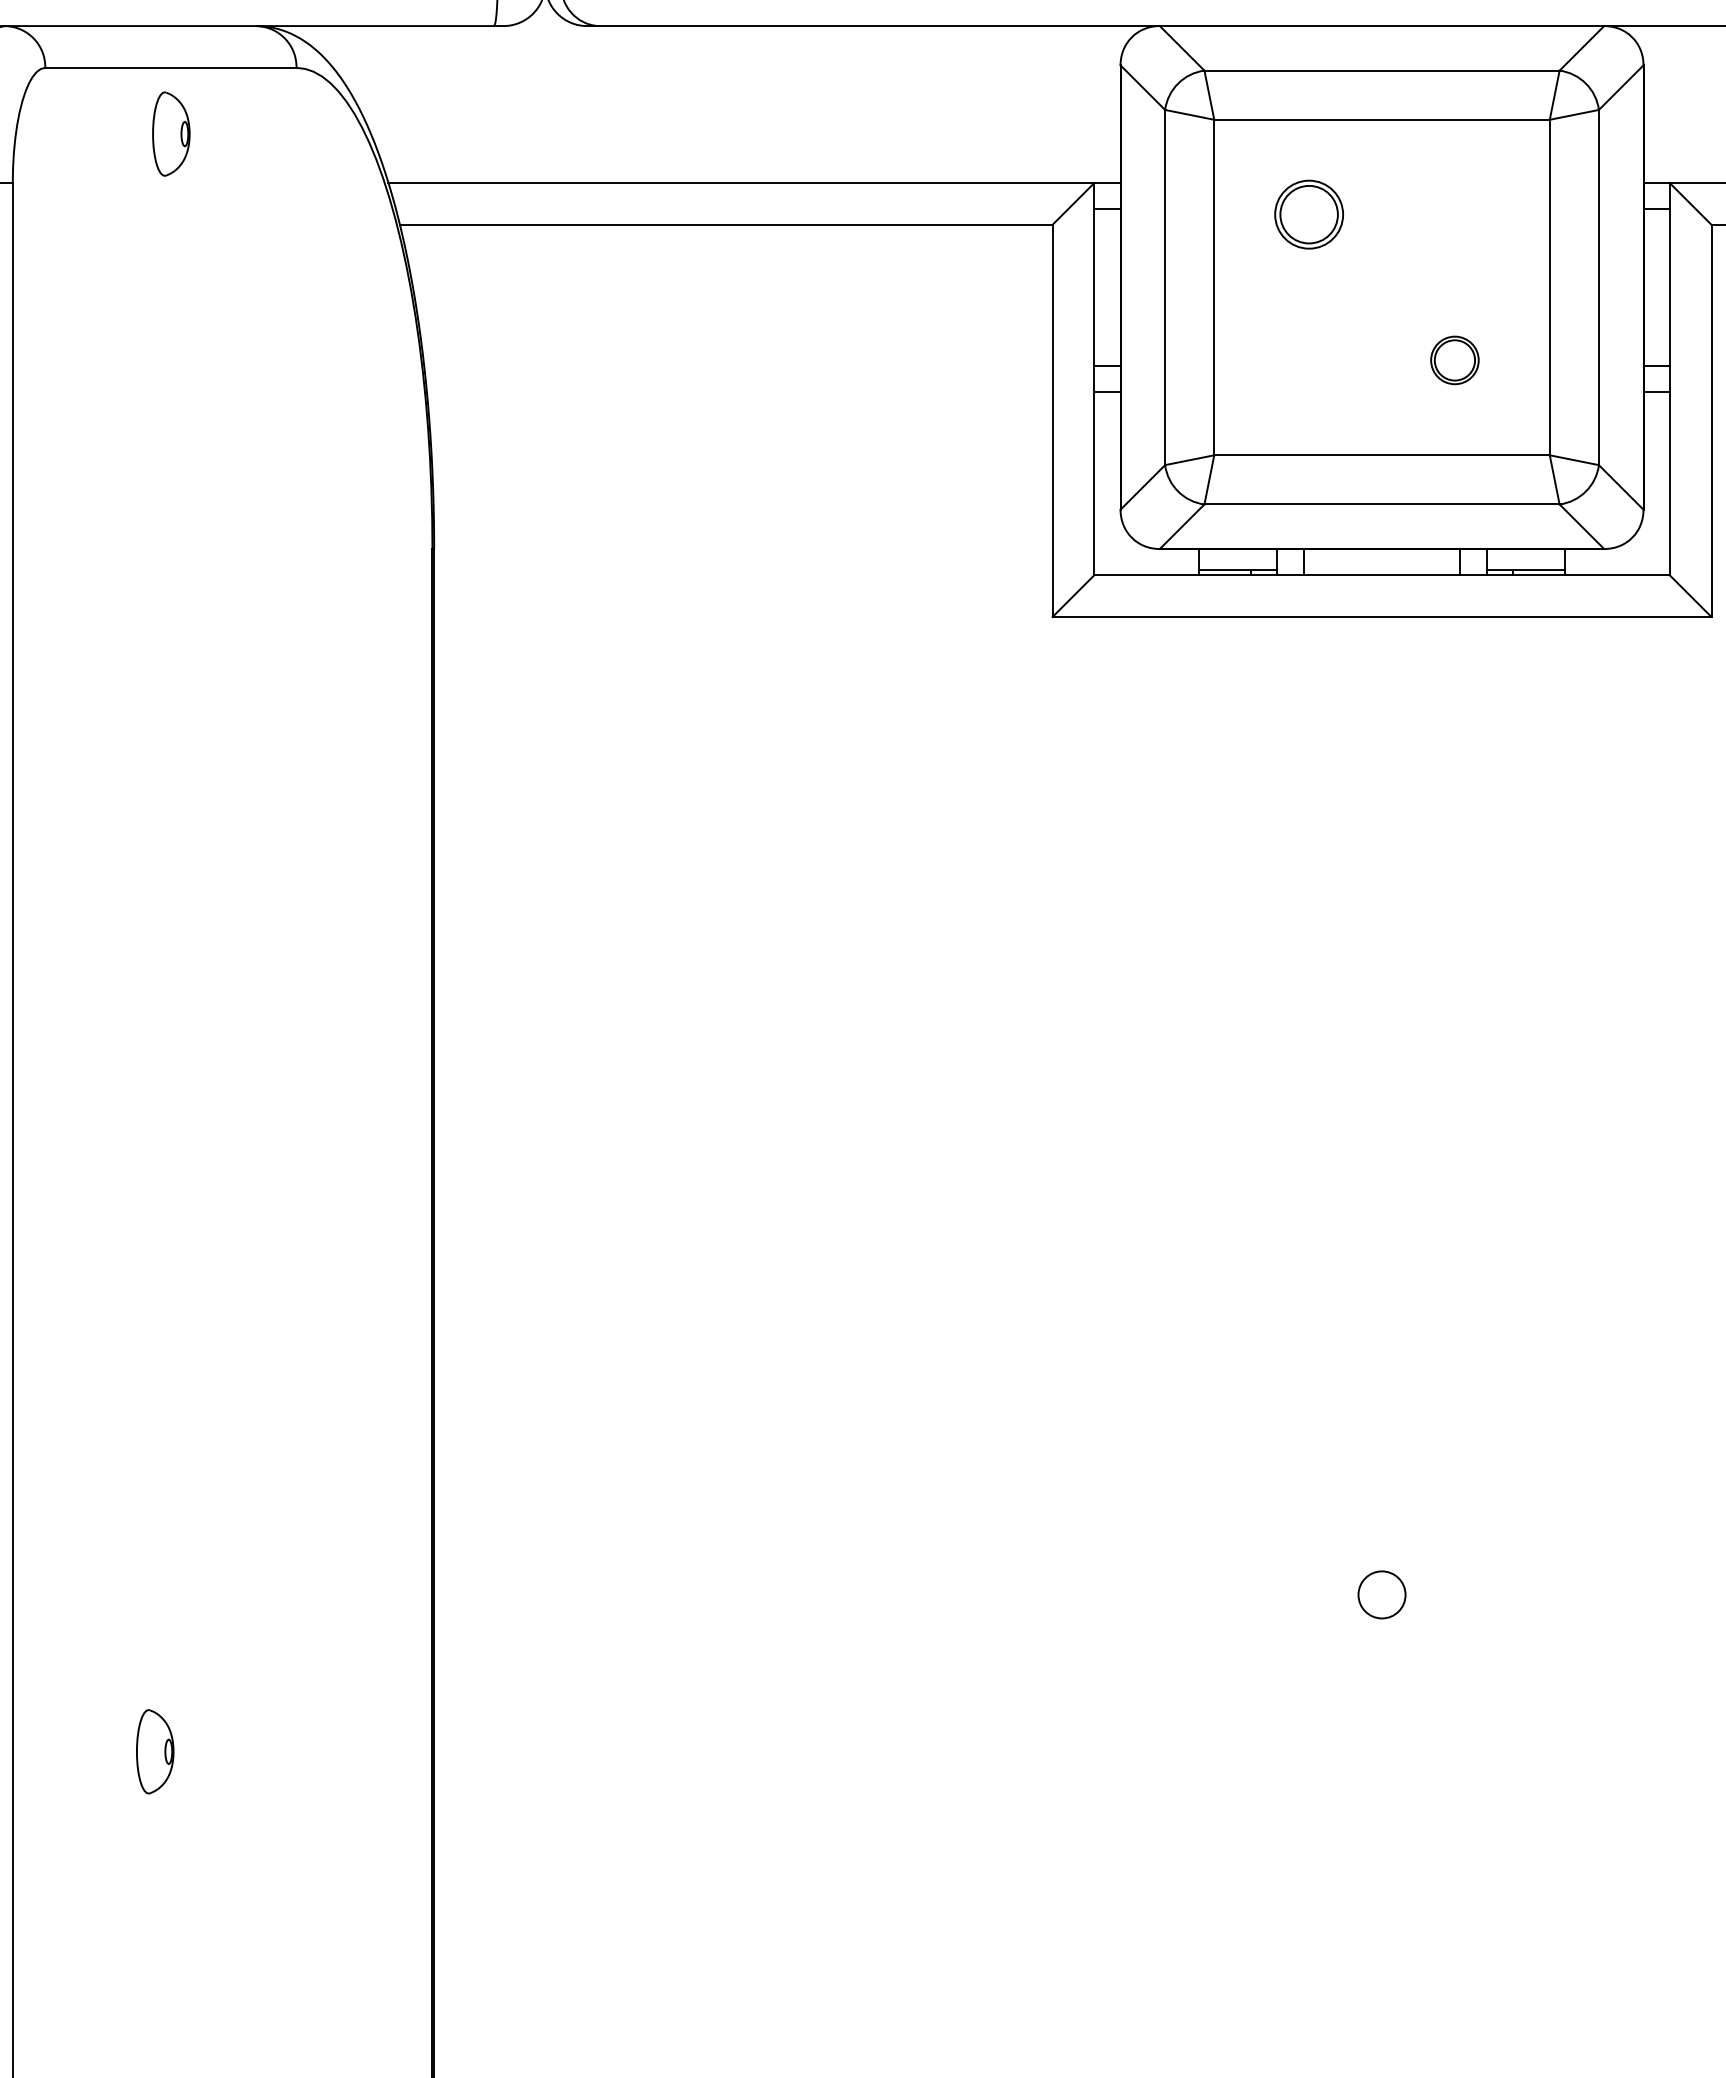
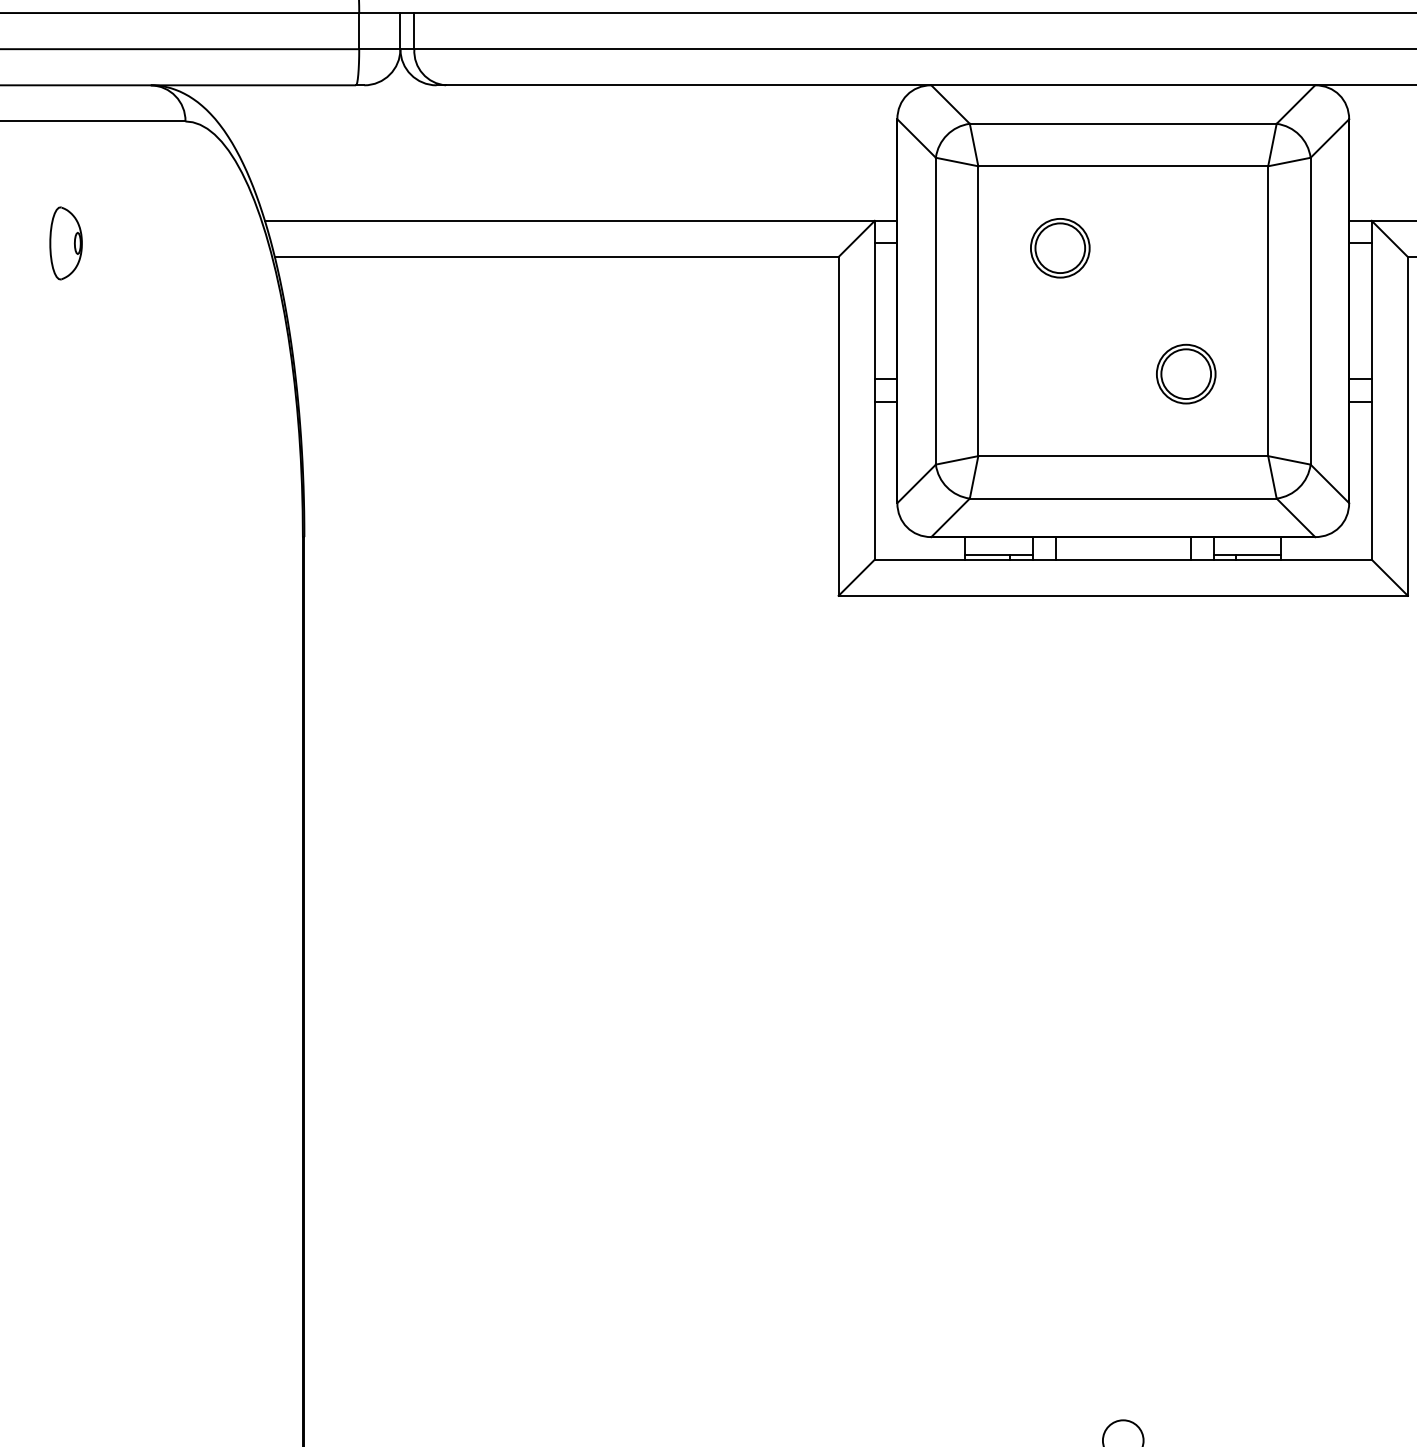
part: (171, 133) -> (66, 242), moved
part: (1454, 360) -> (1185, 374), size x1.43

